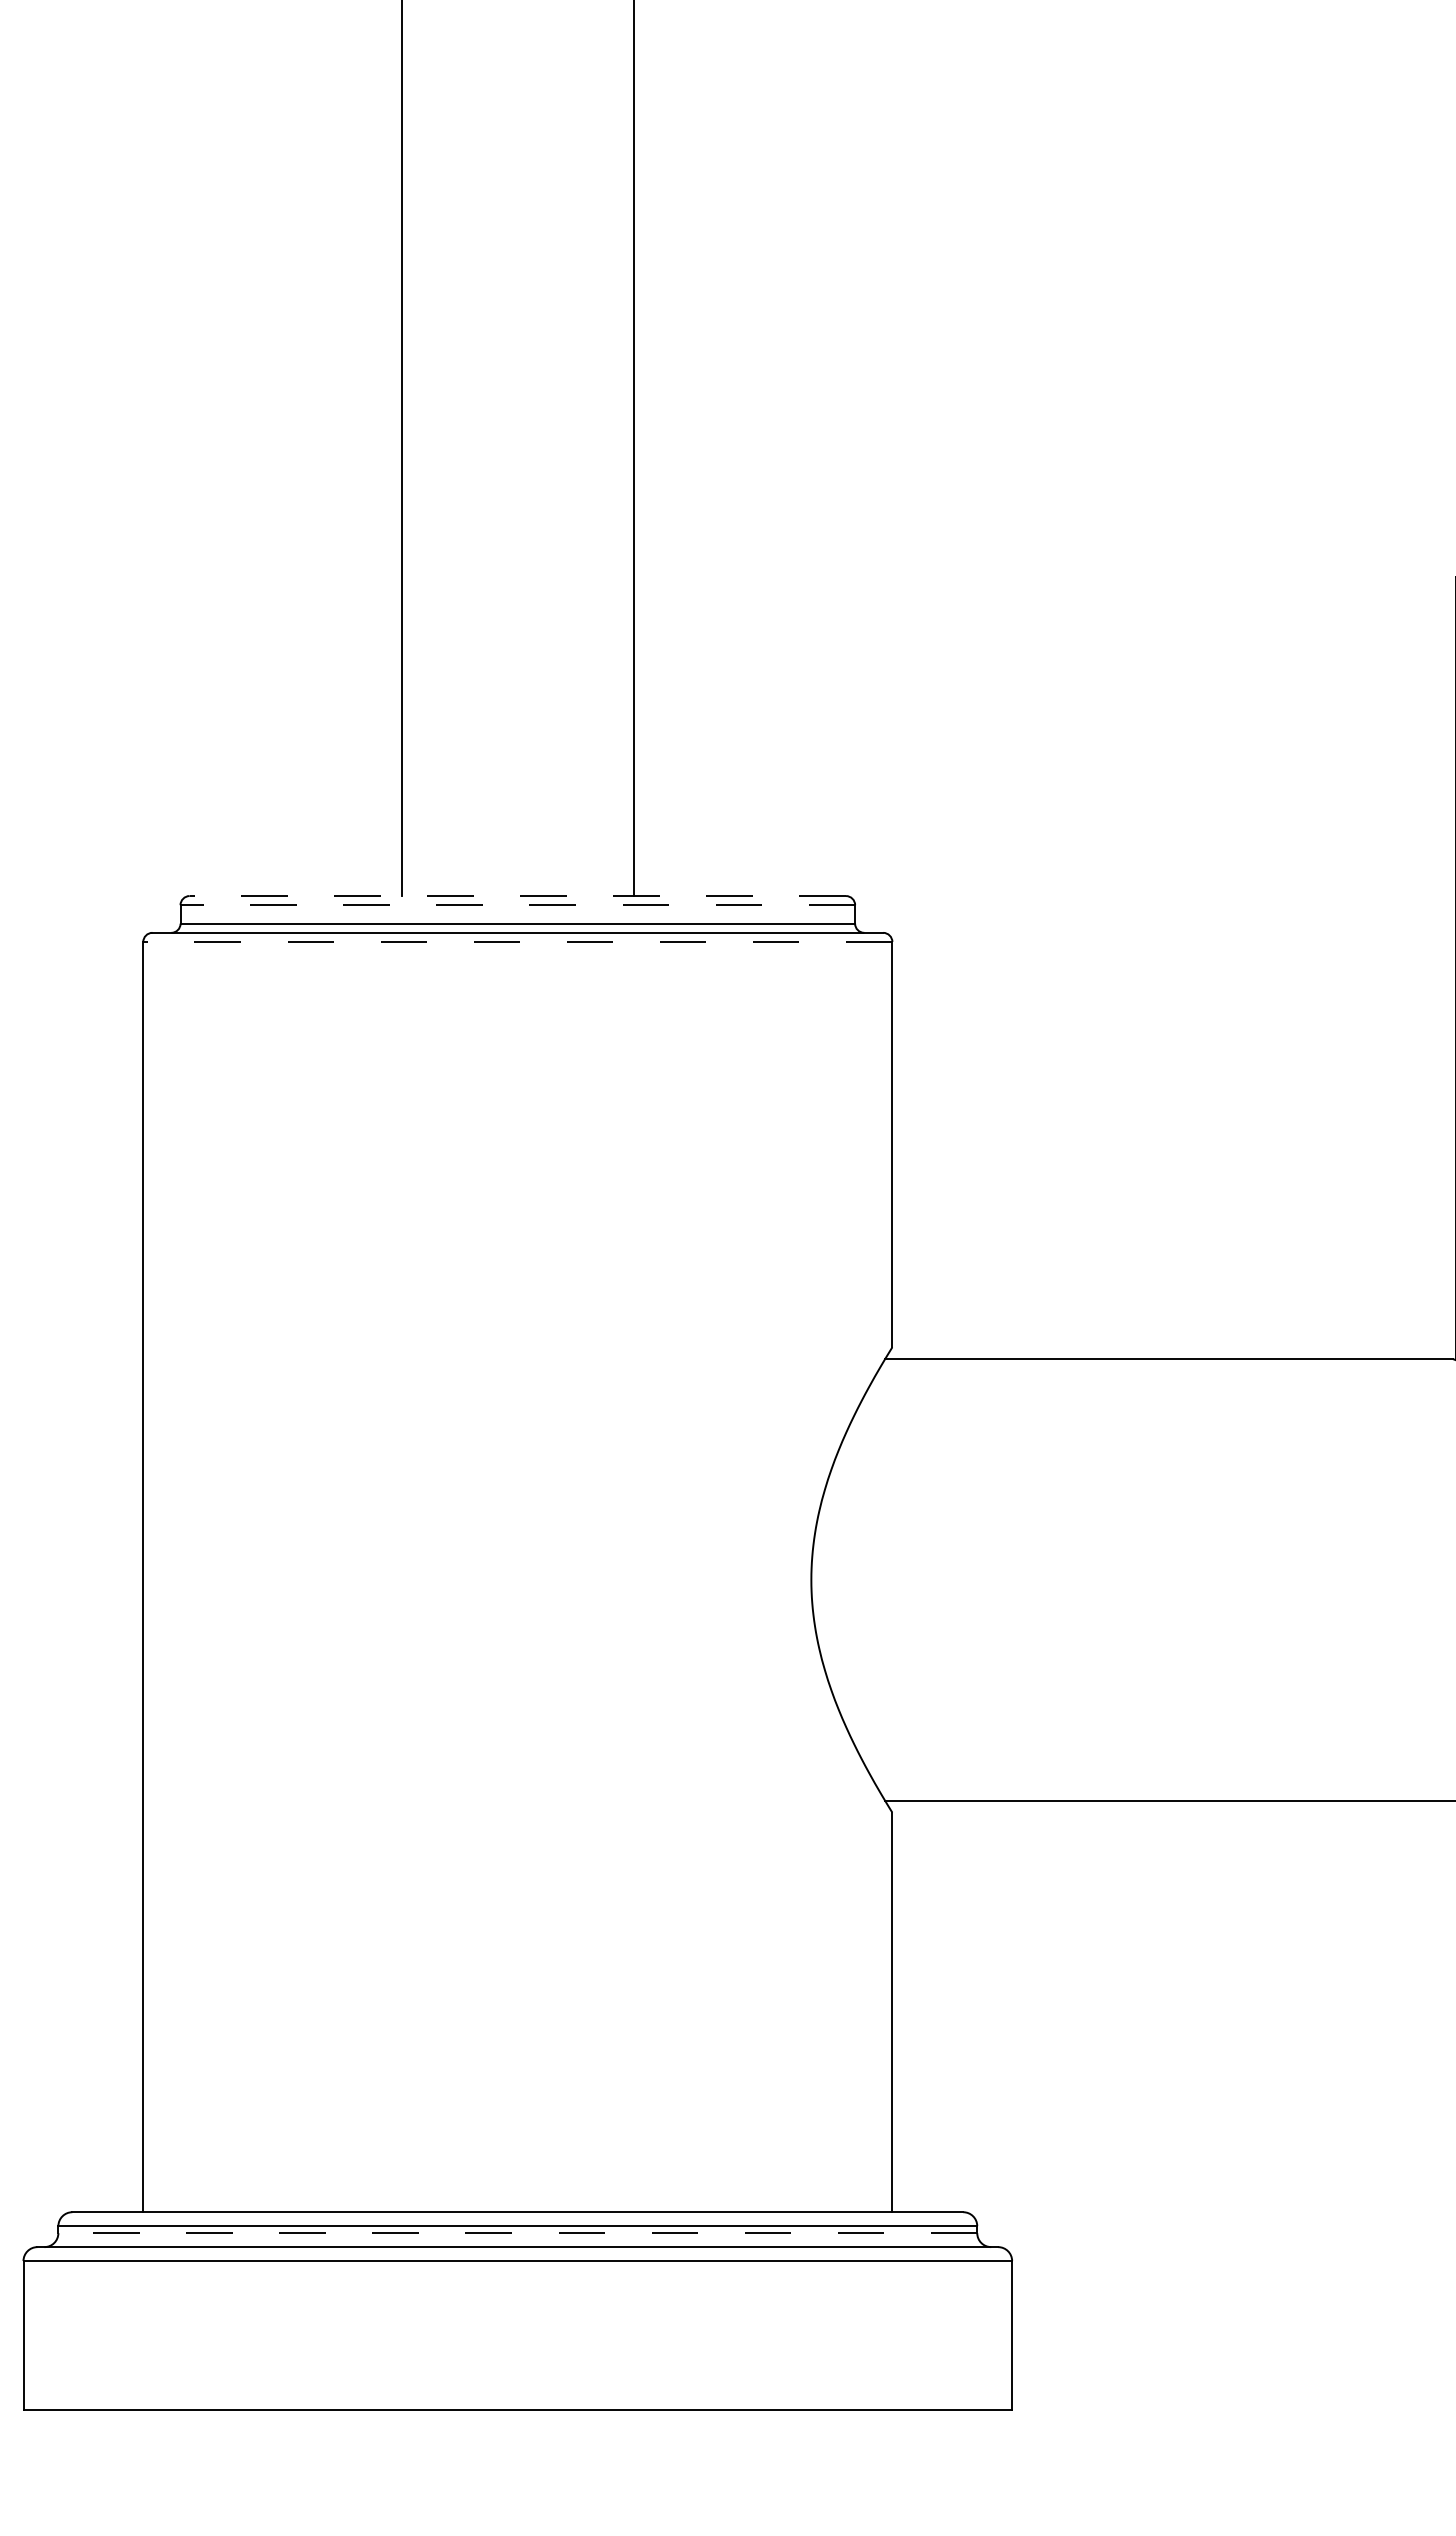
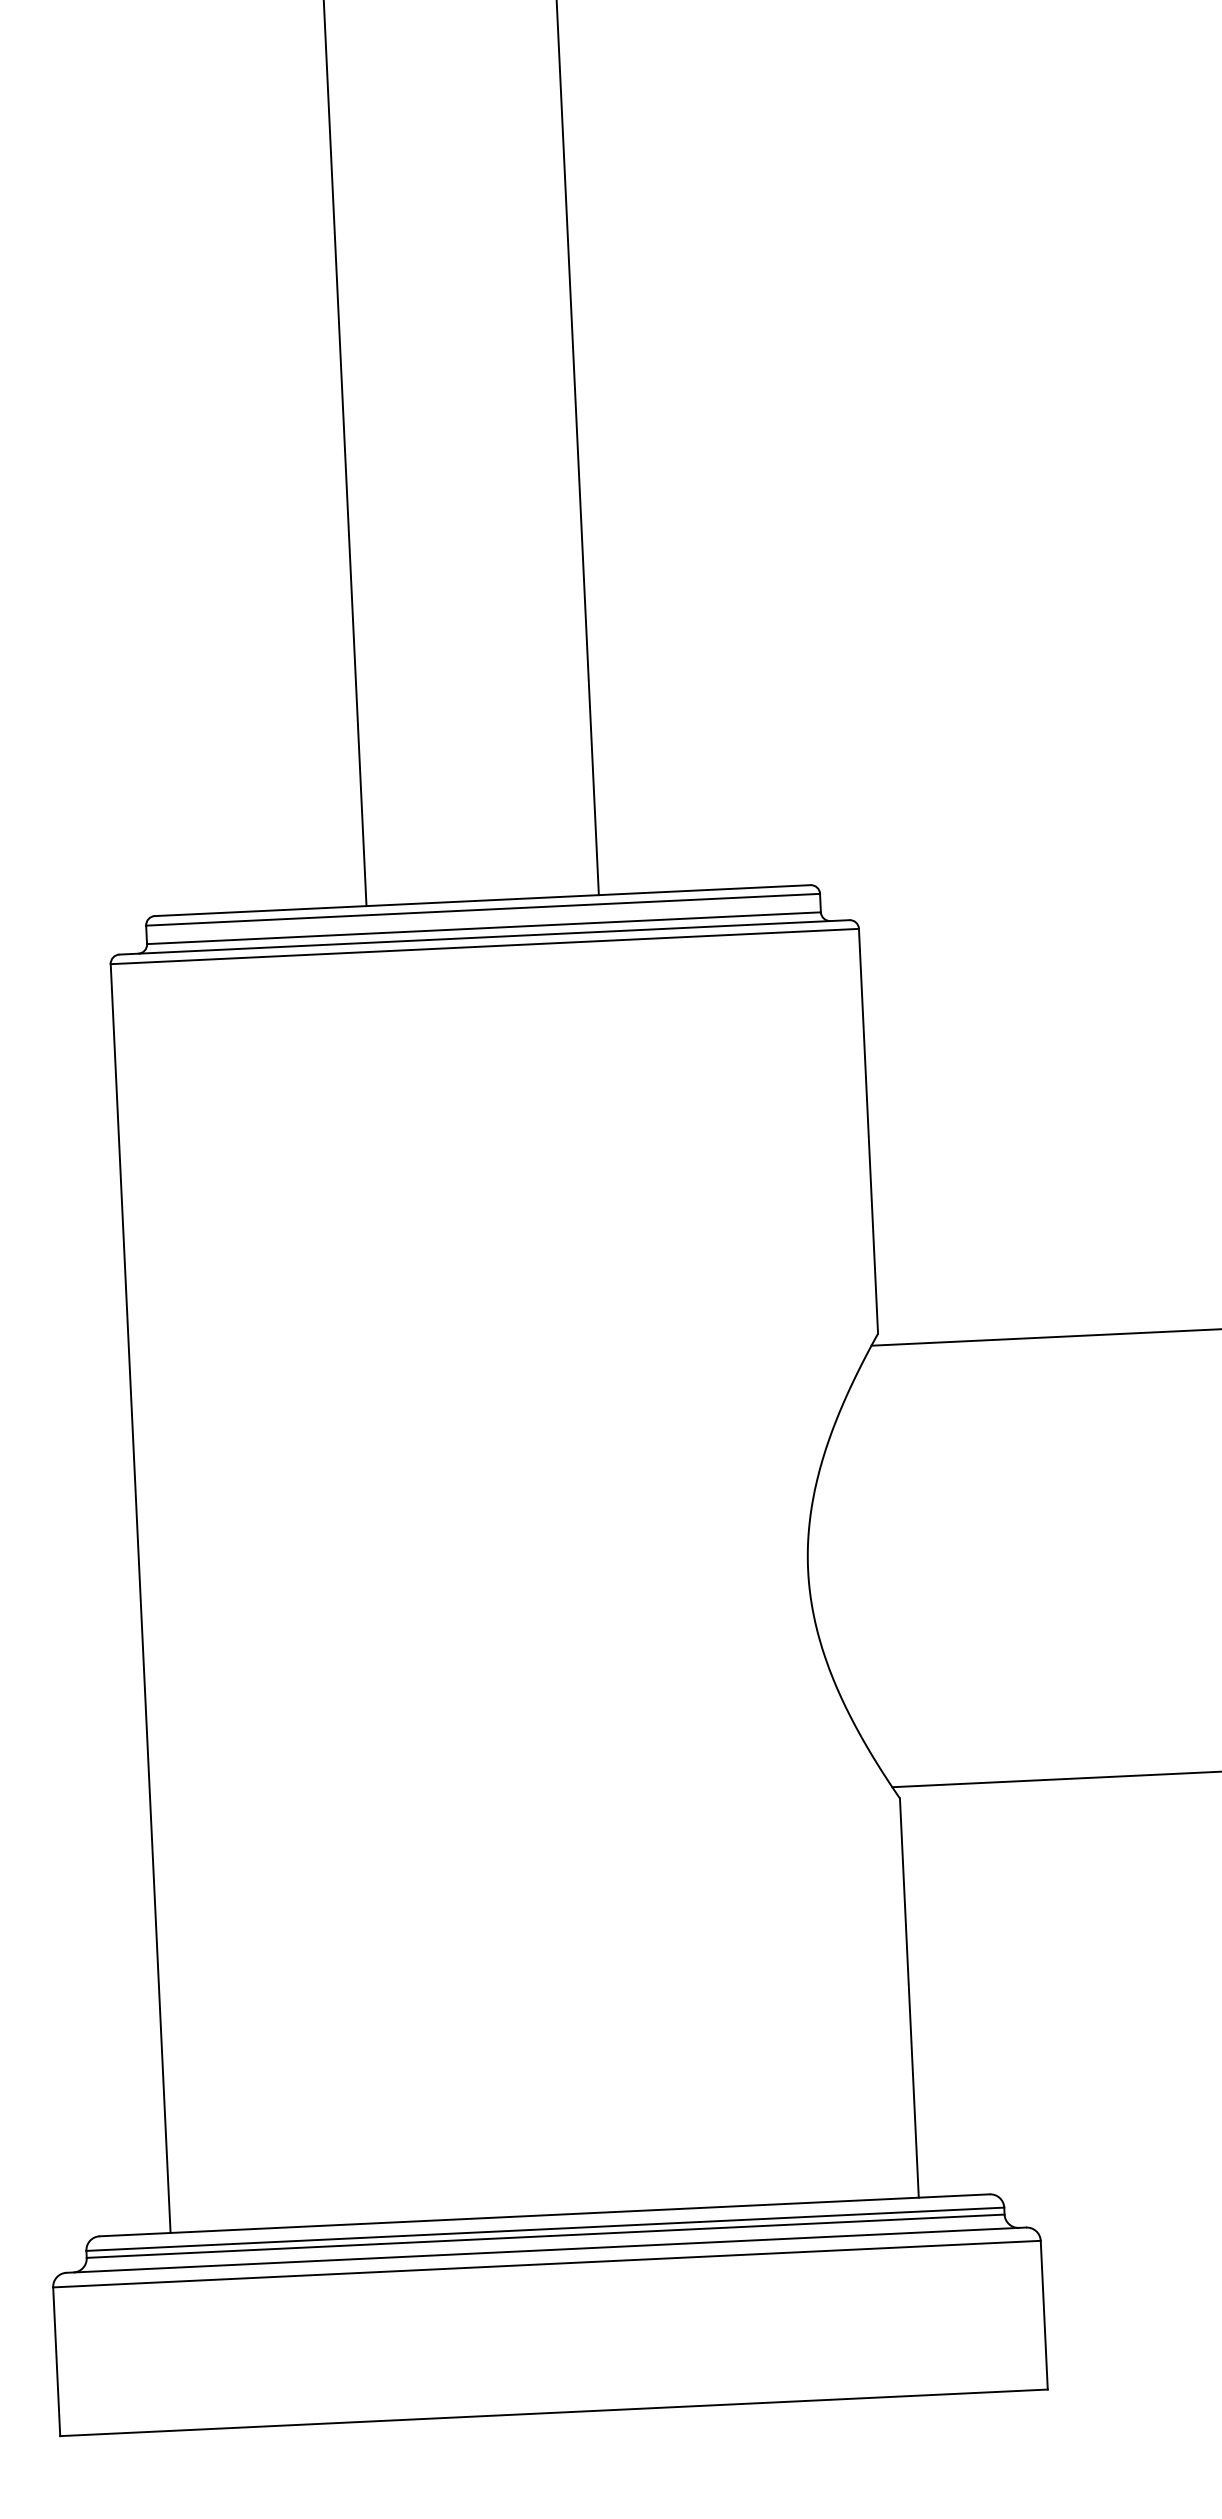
line: (517, 896) -> (482, 901), dashed -> solid
line: (517, 905) -> (482, 910), dashed -> solid
line: (517, 942) -> (484, 947), dashed -> solid
line: (517, 2233) -> (545, 2236), dashed -> solid

